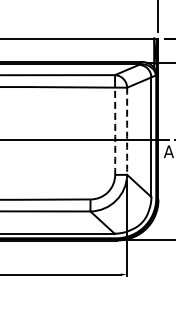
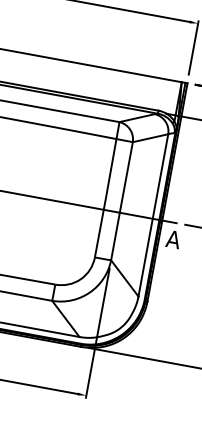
arc: (115, 131) -> (106, 198), dashed -> solid
arc: (127, 131) -> (122, 201), dashed -> solid

